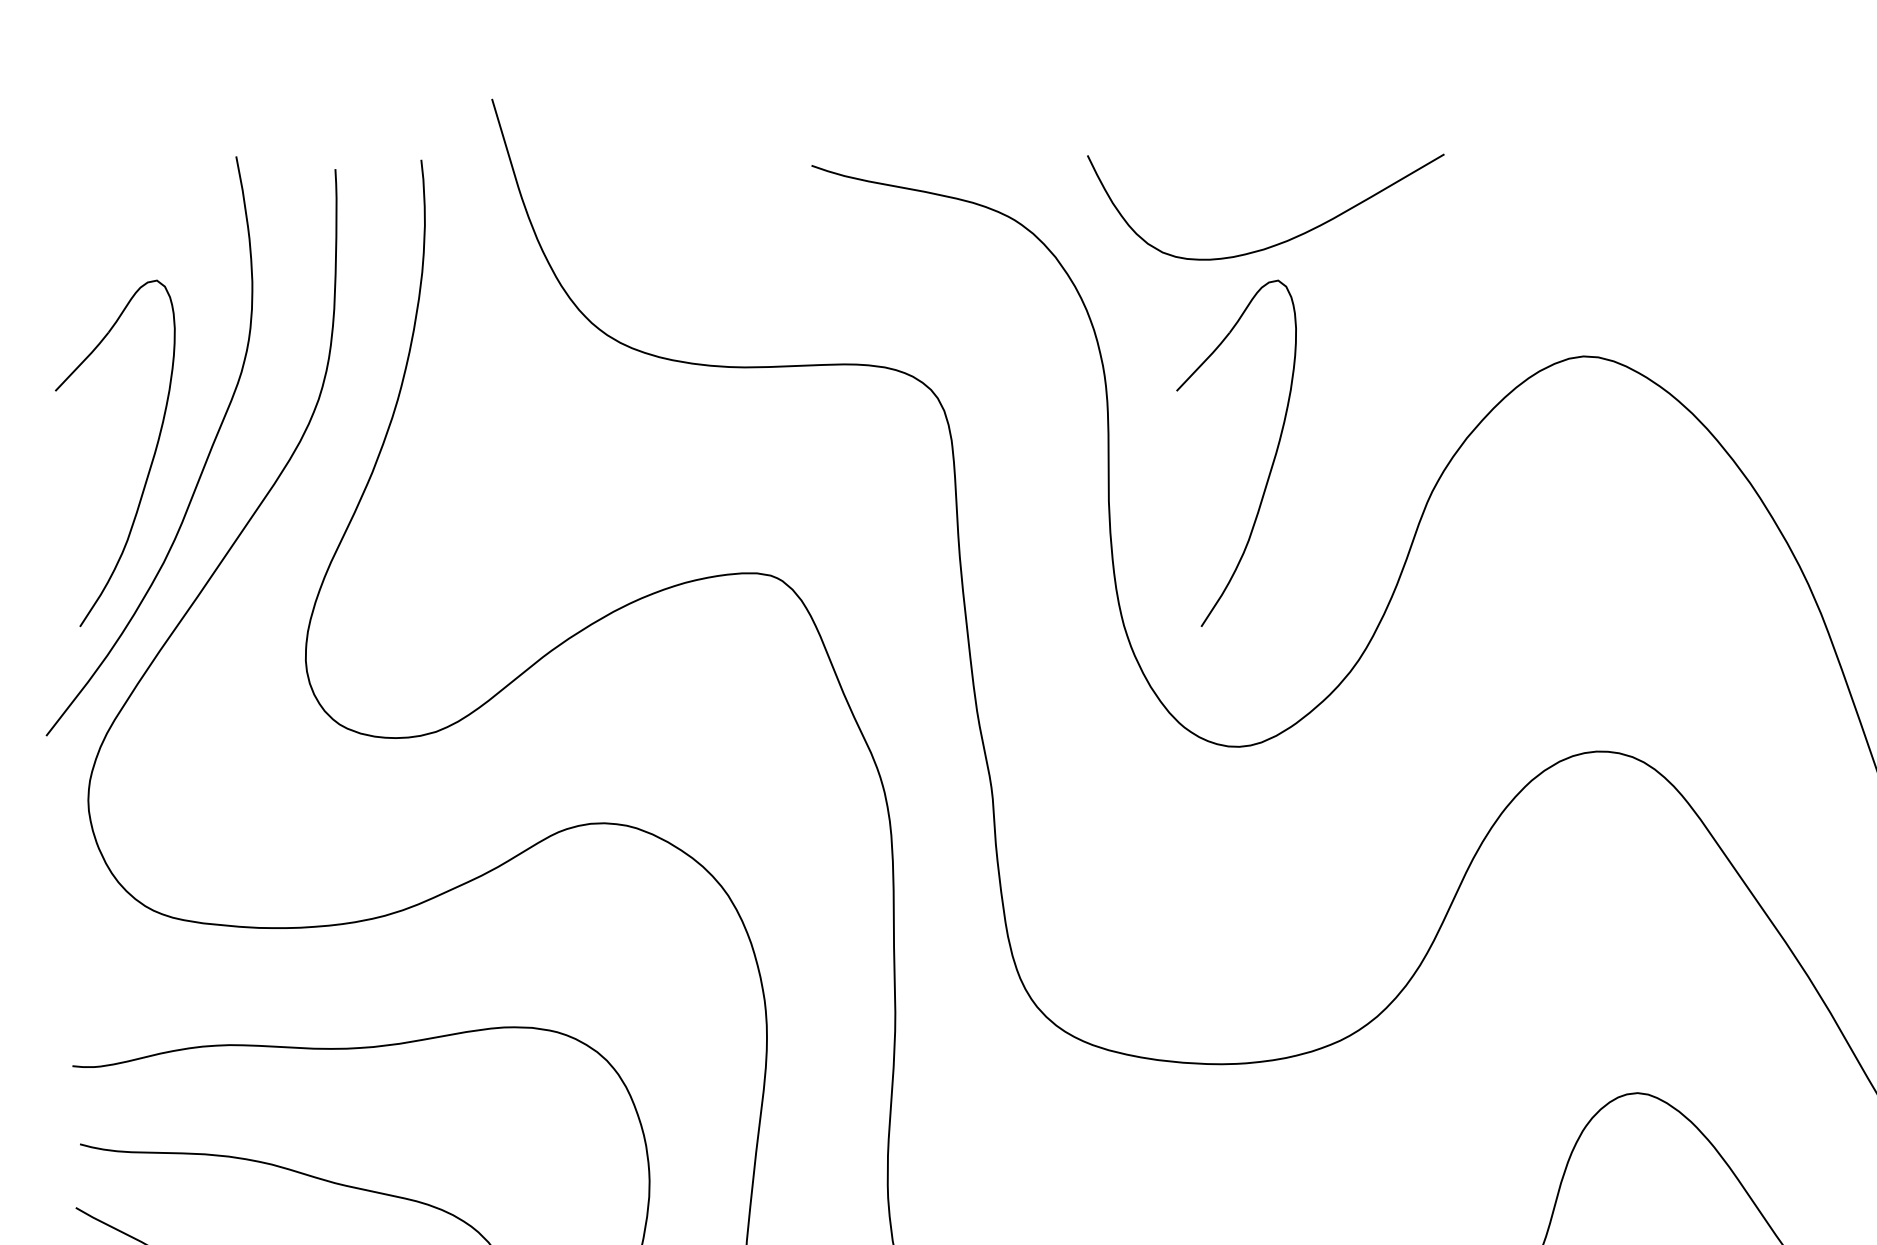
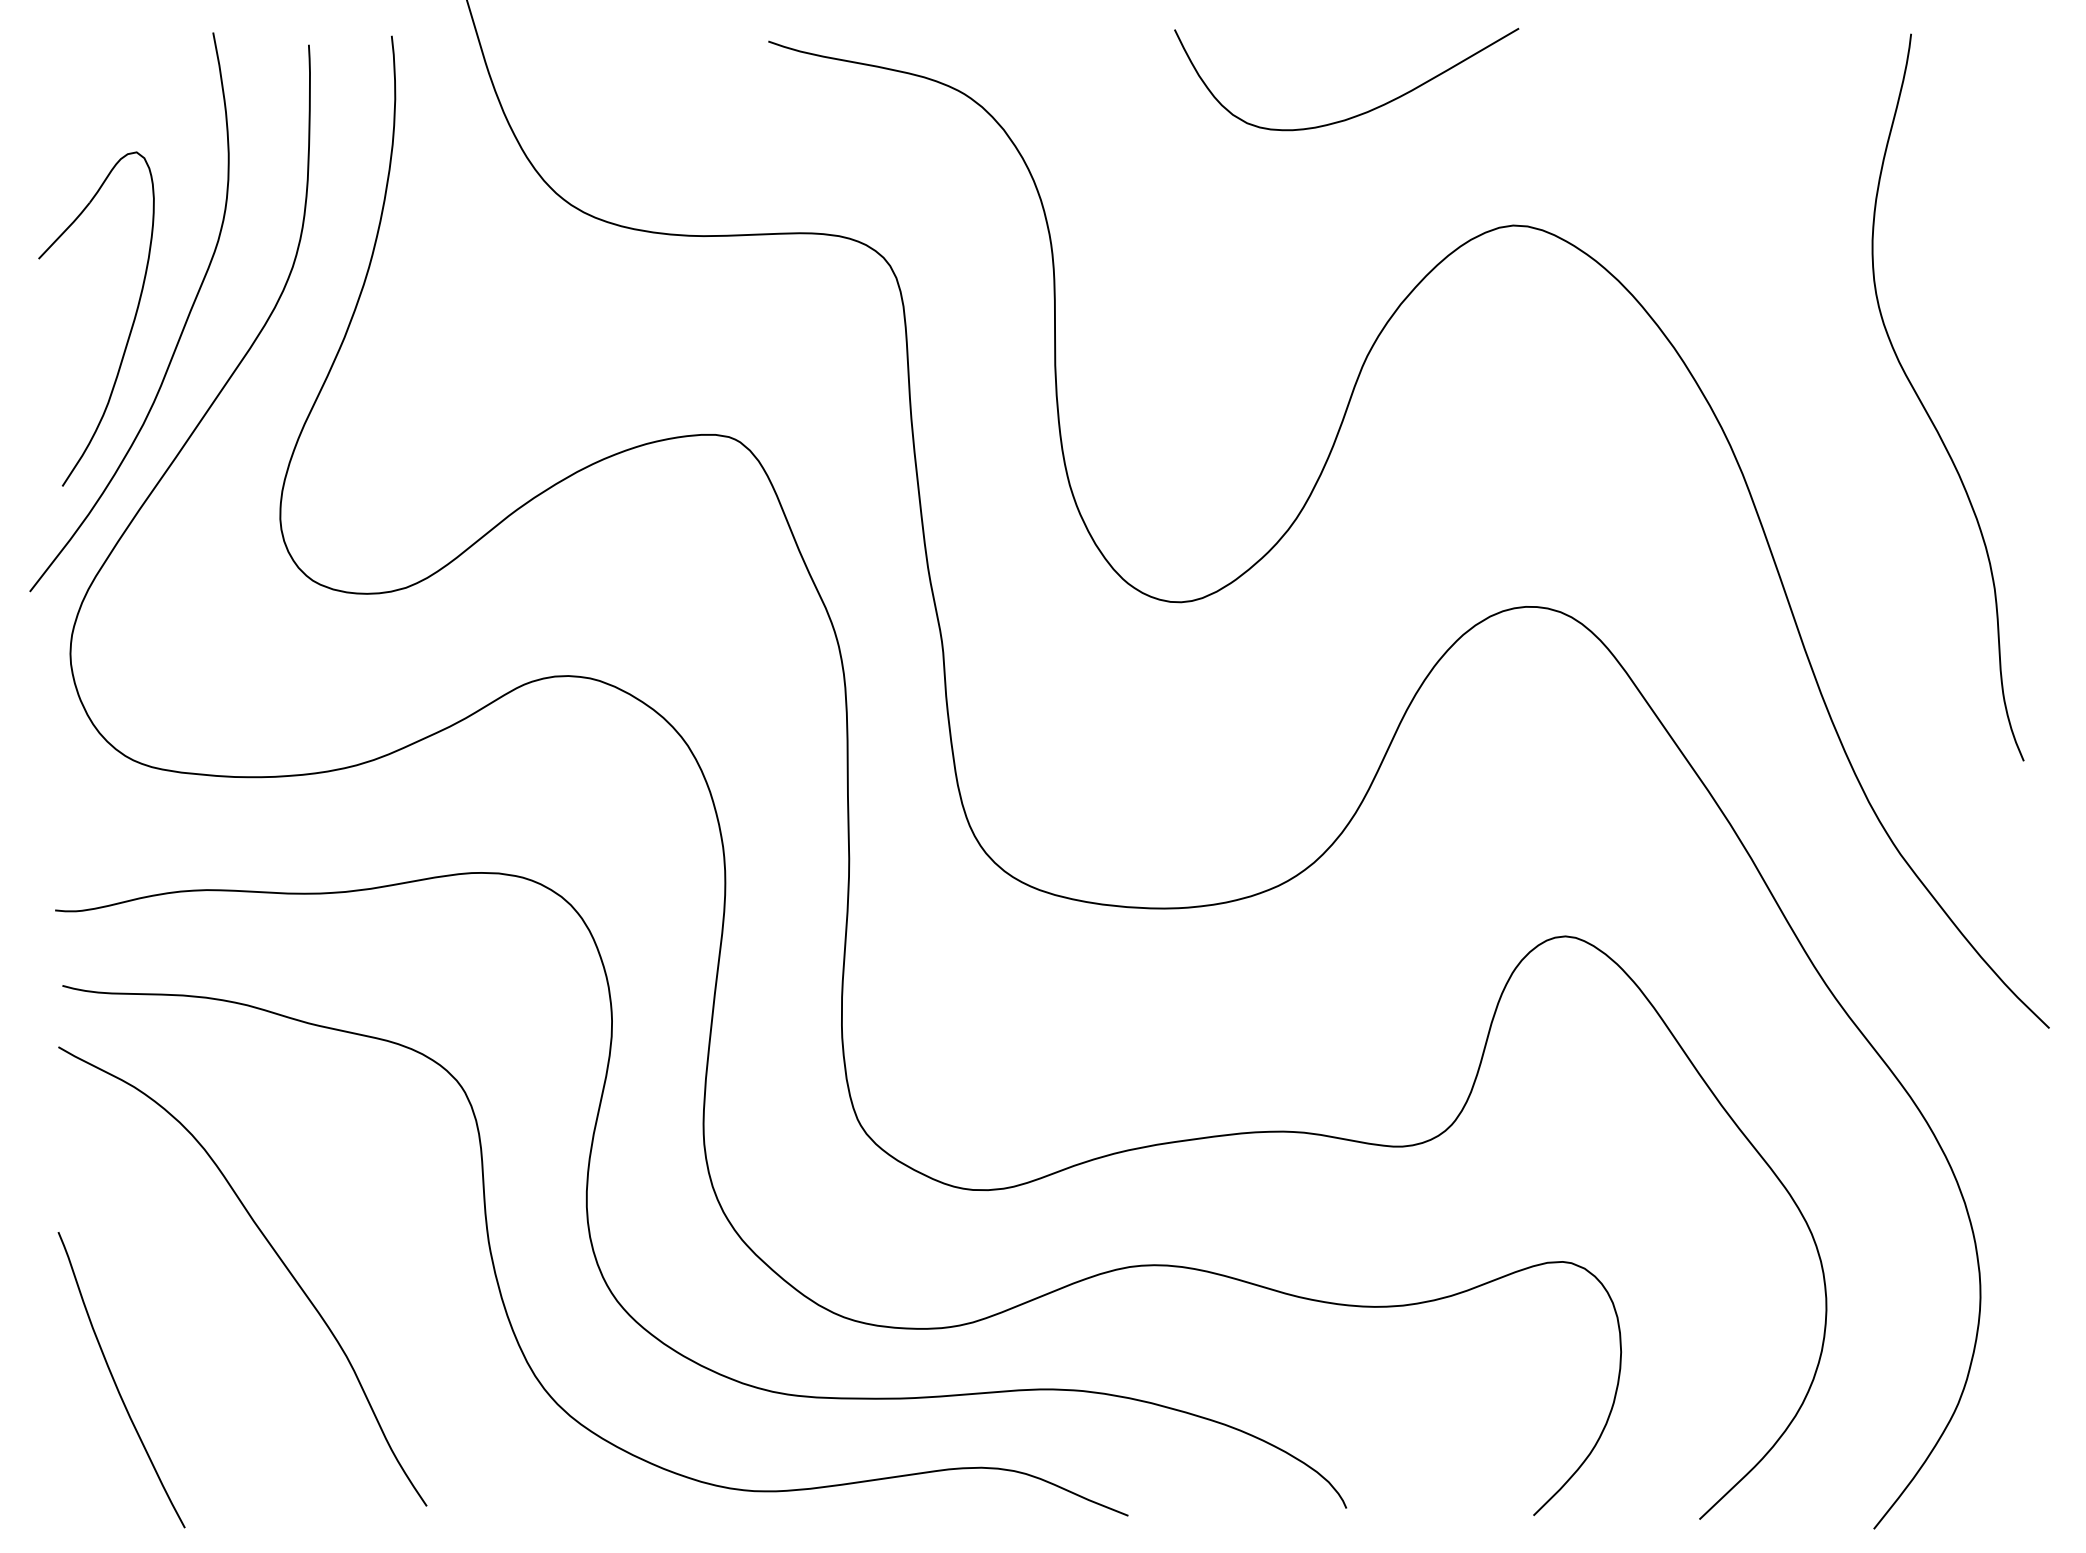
curve: (1277, 243) -> (1357, 114), moved
part: (1271, 463) -> (1212, 328), removed

